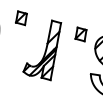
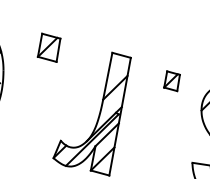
part: (80, 34) -> (170, 81), size x0.7

